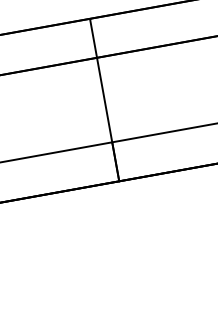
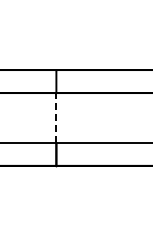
line: (104, 99) -> (56, 117), solid -> dashed

